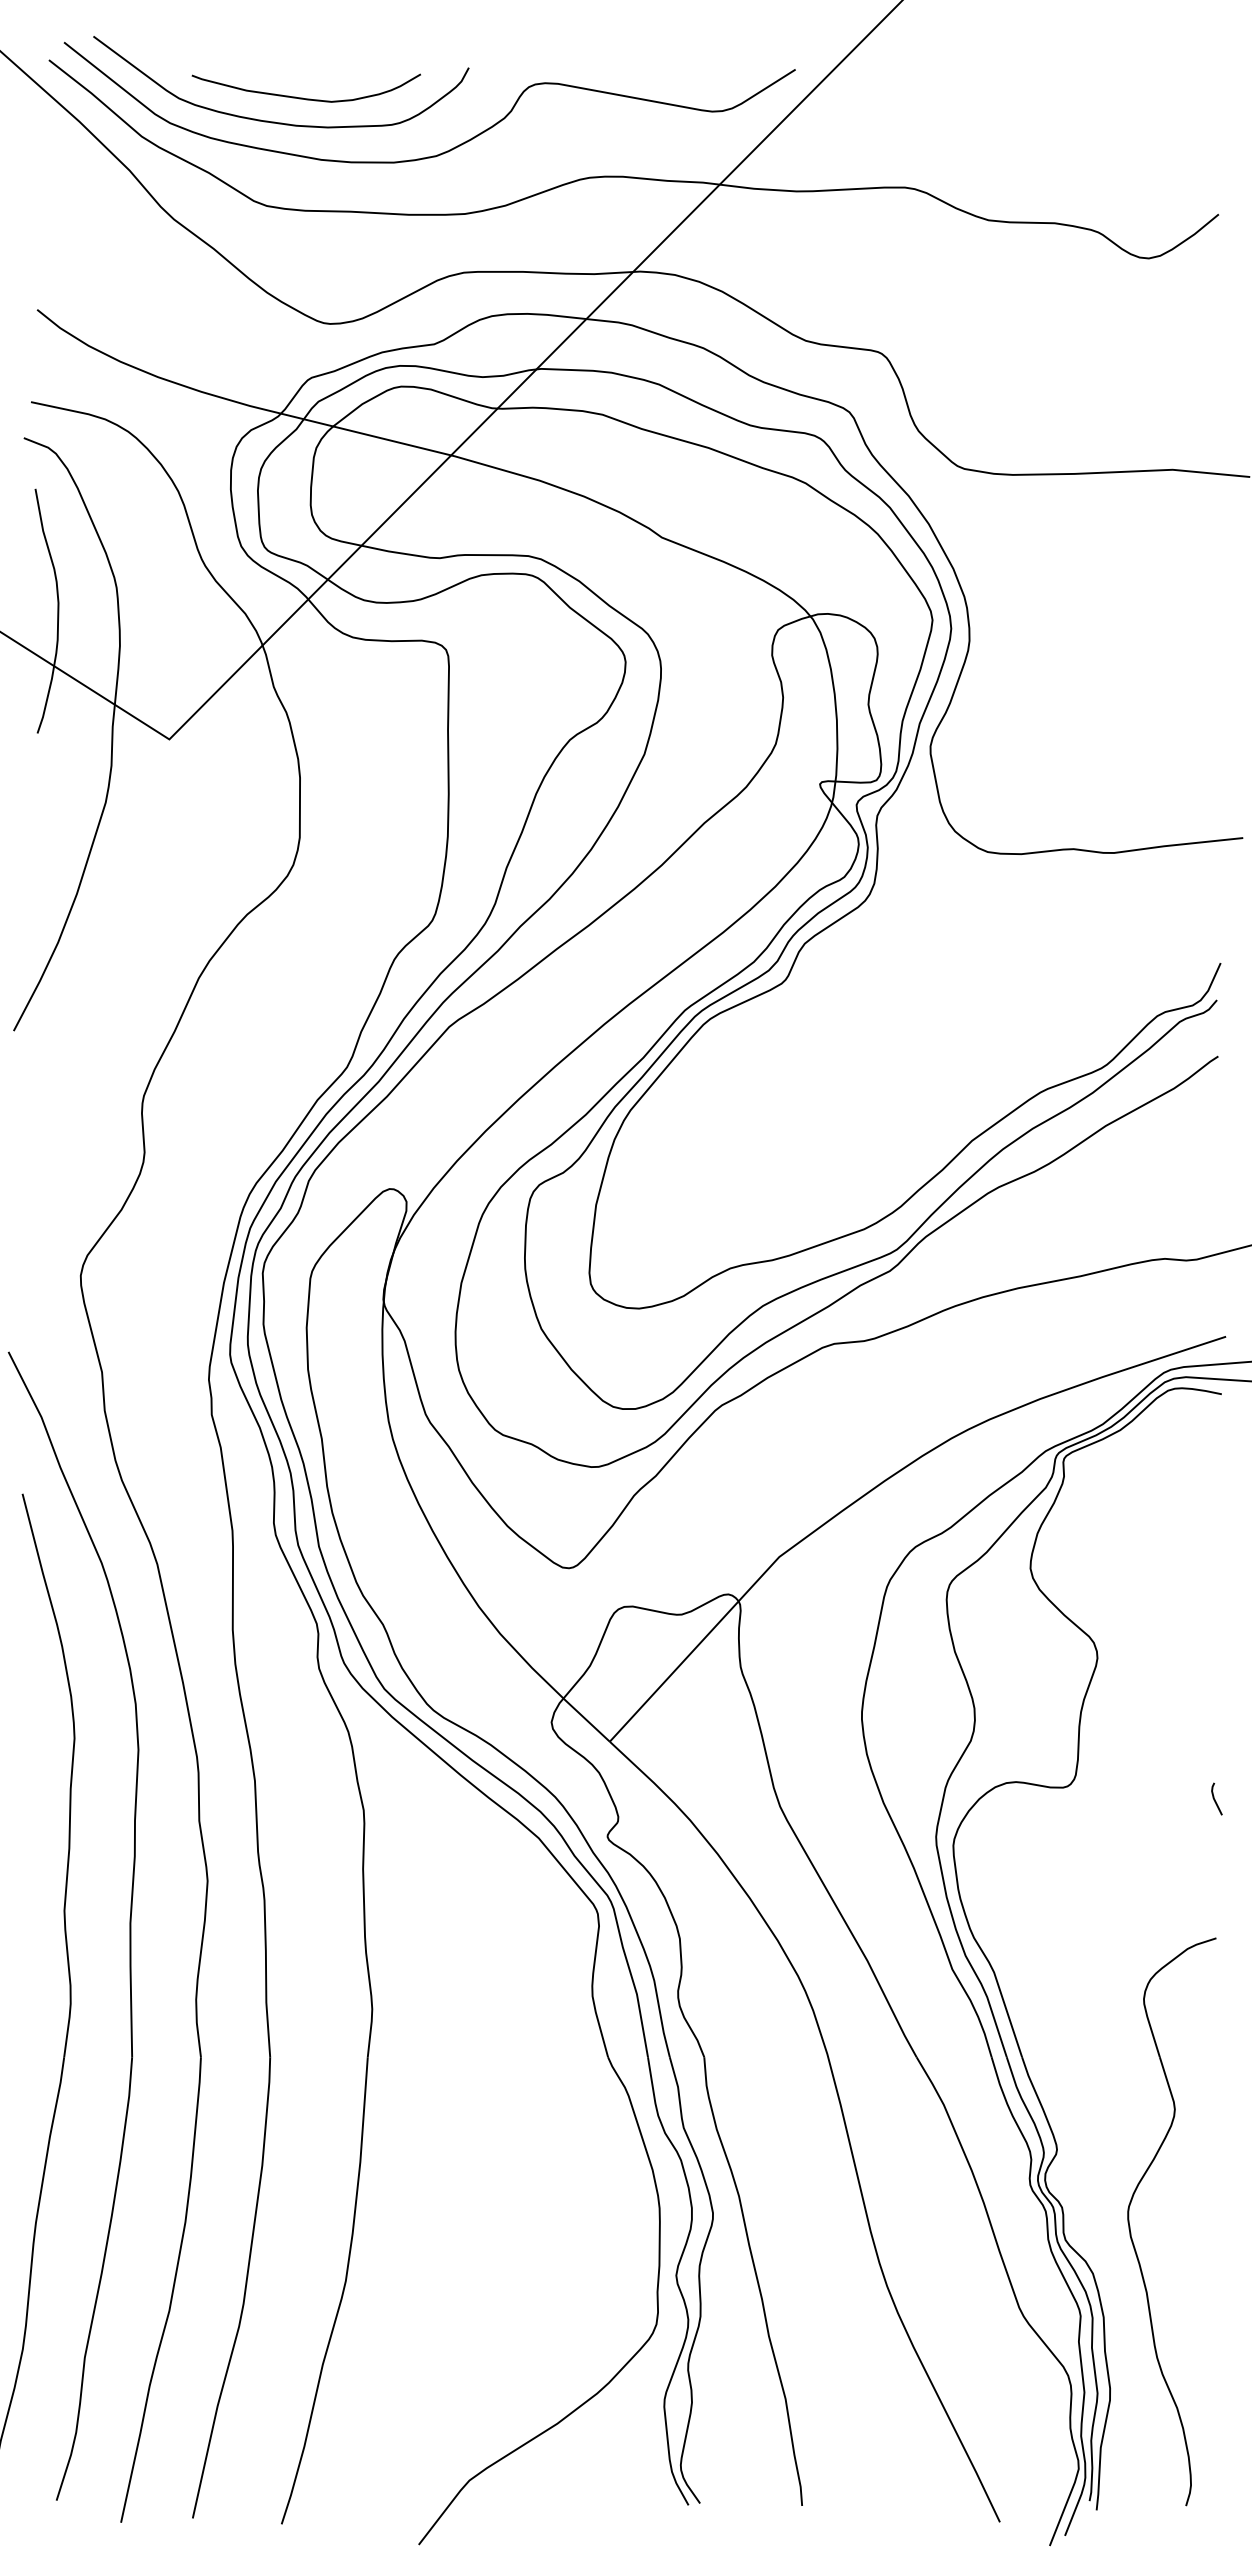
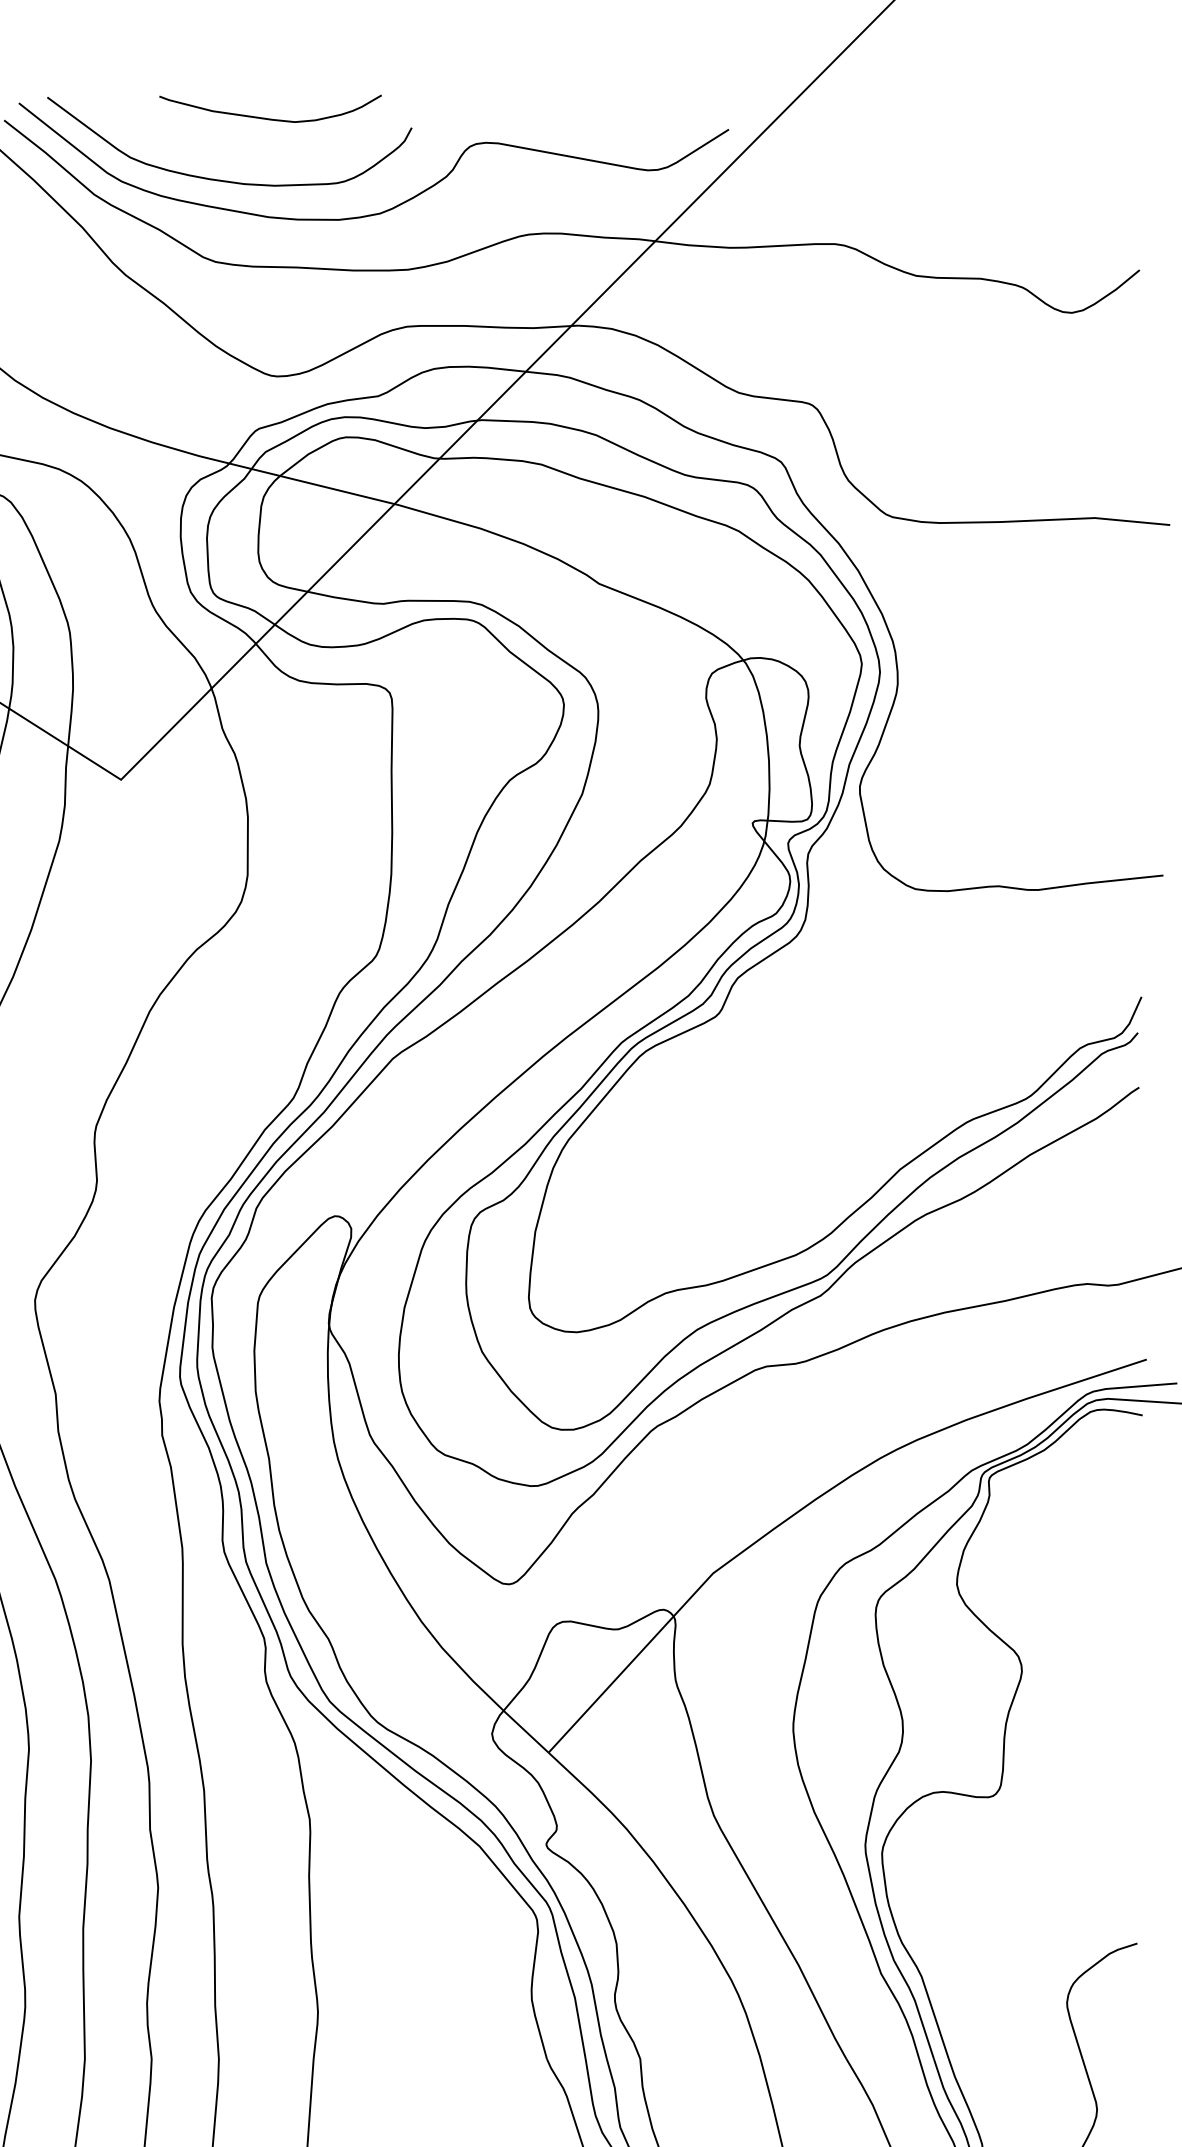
curve: (302, 97) -> (266, 117), moved
line: (1215, 1799) -> (1136, 1808), removed

